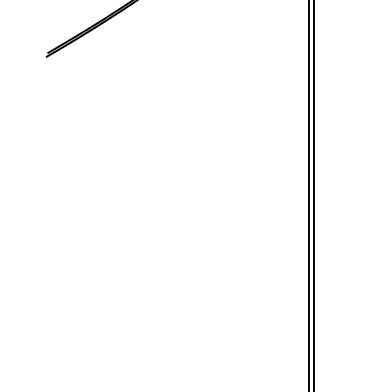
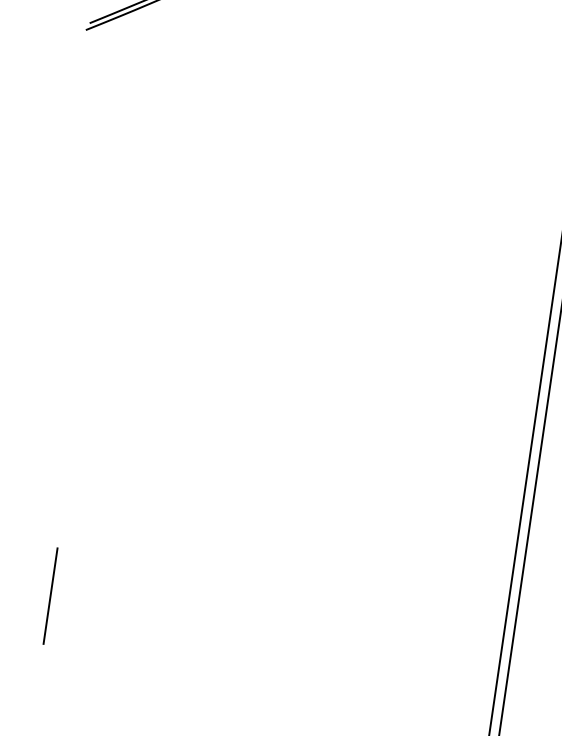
line: (70, 353) -> (50, 594), added

